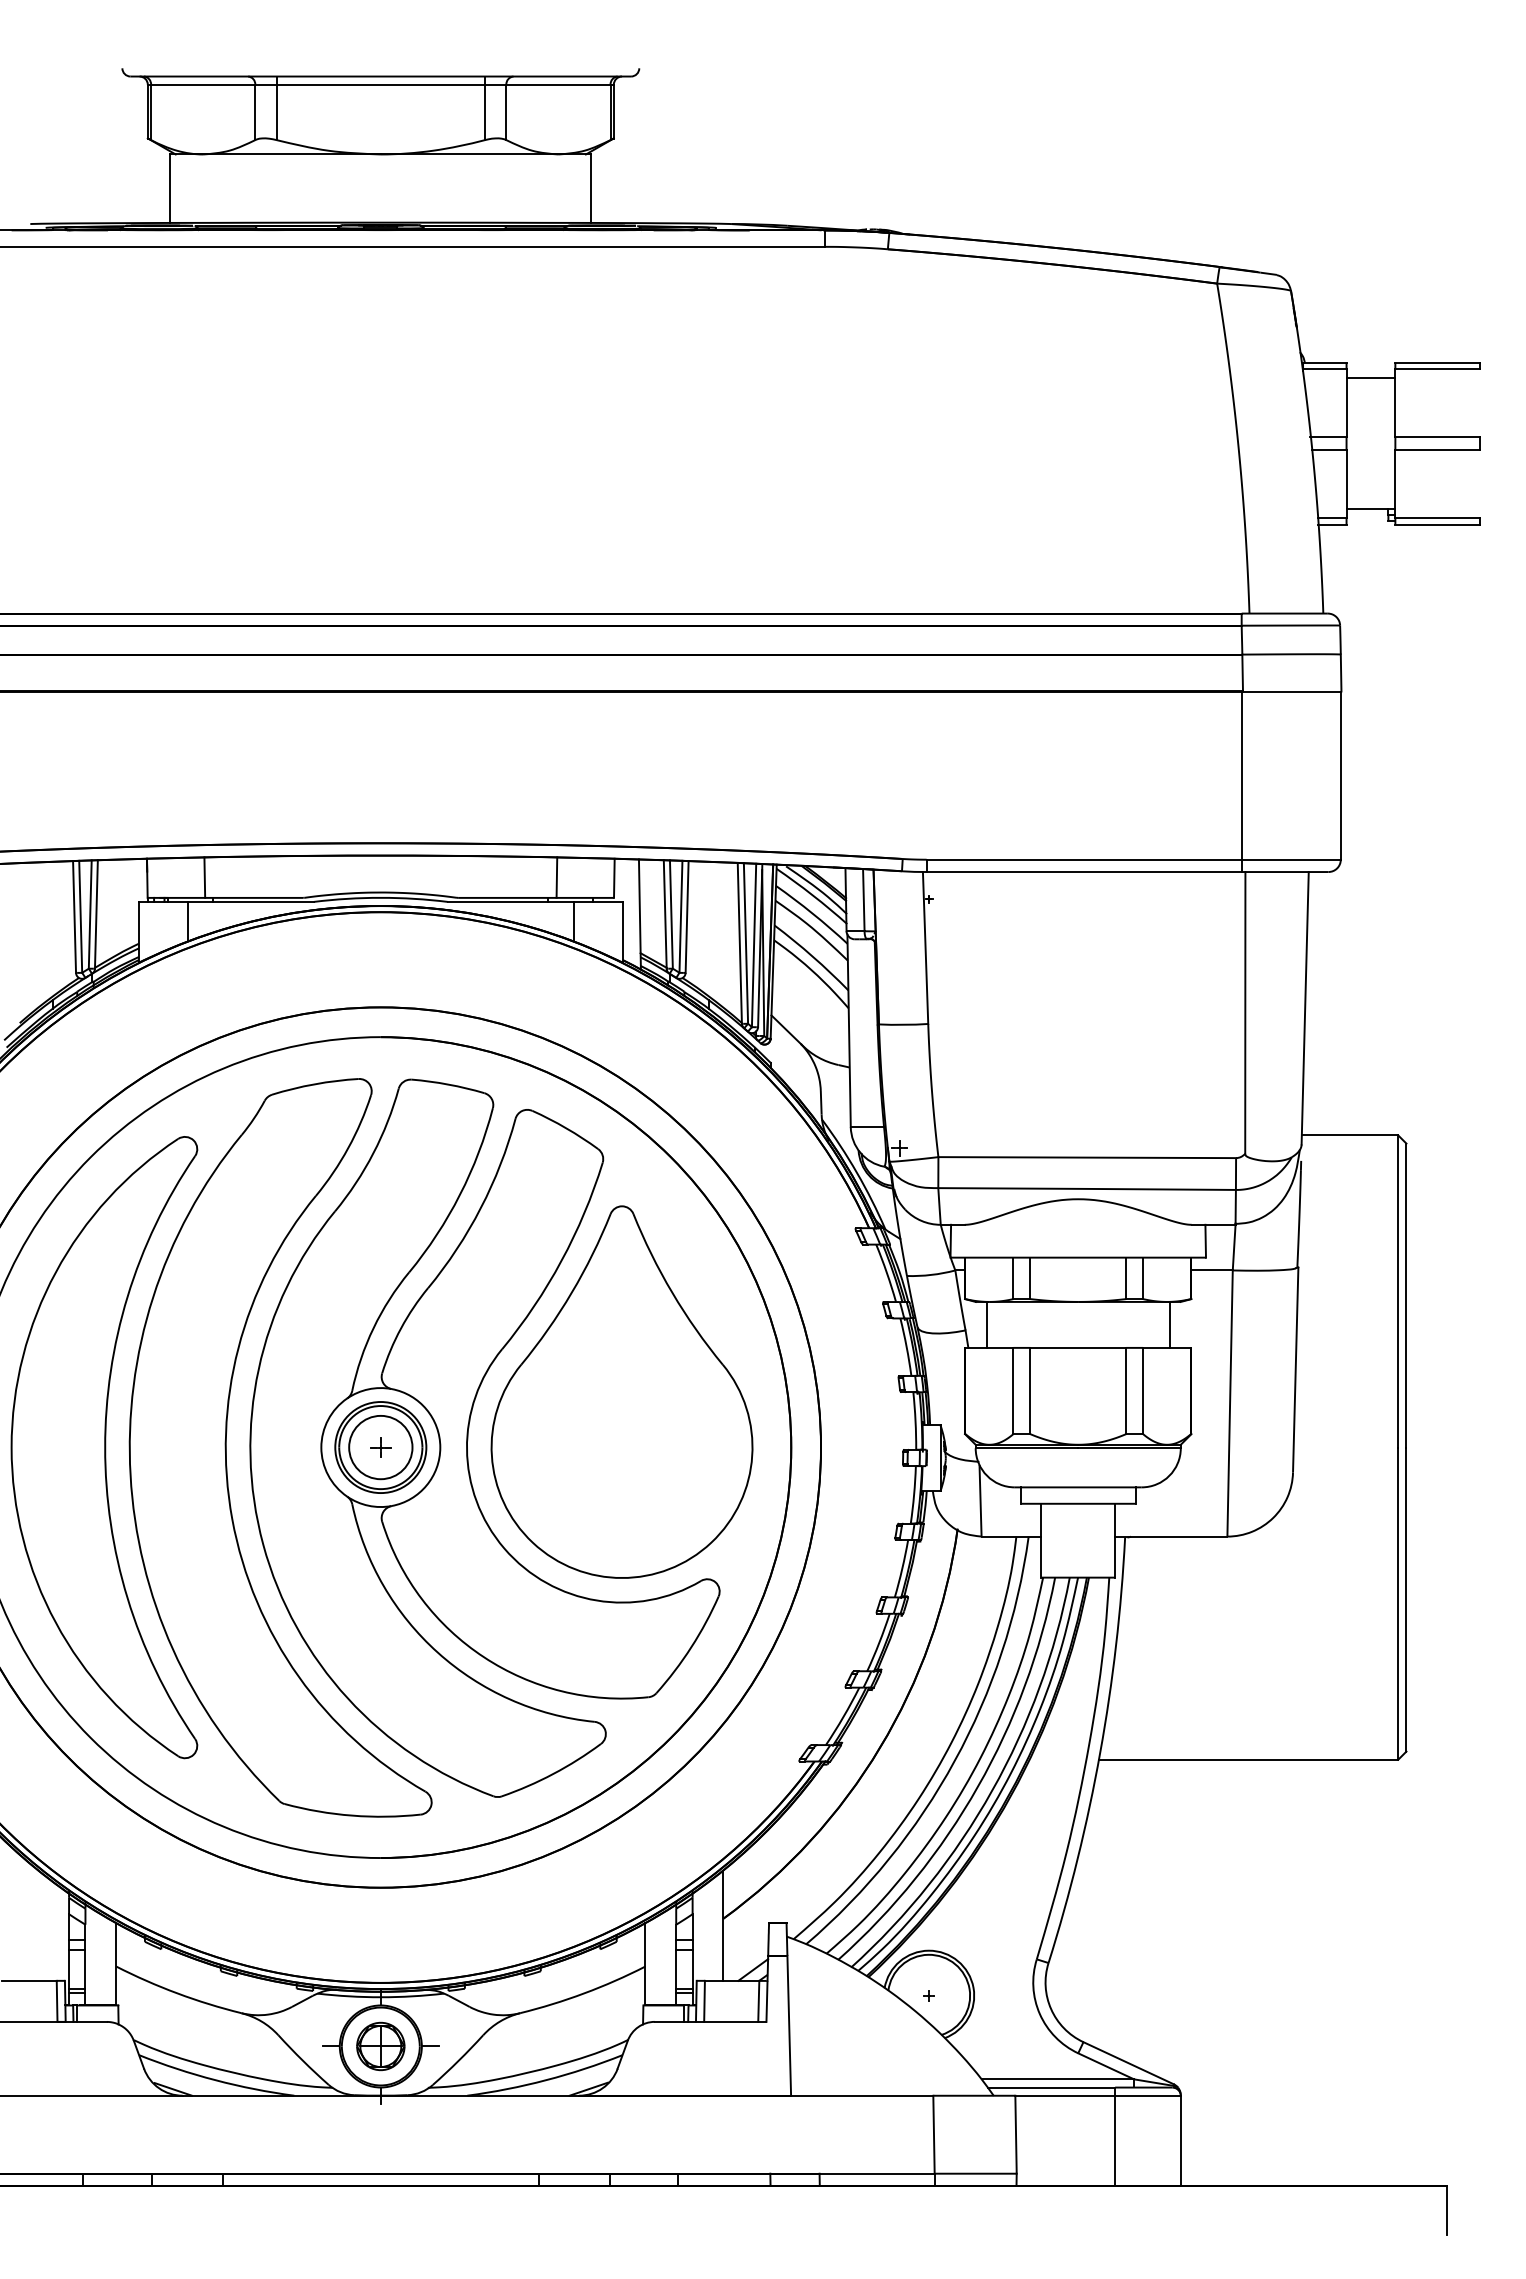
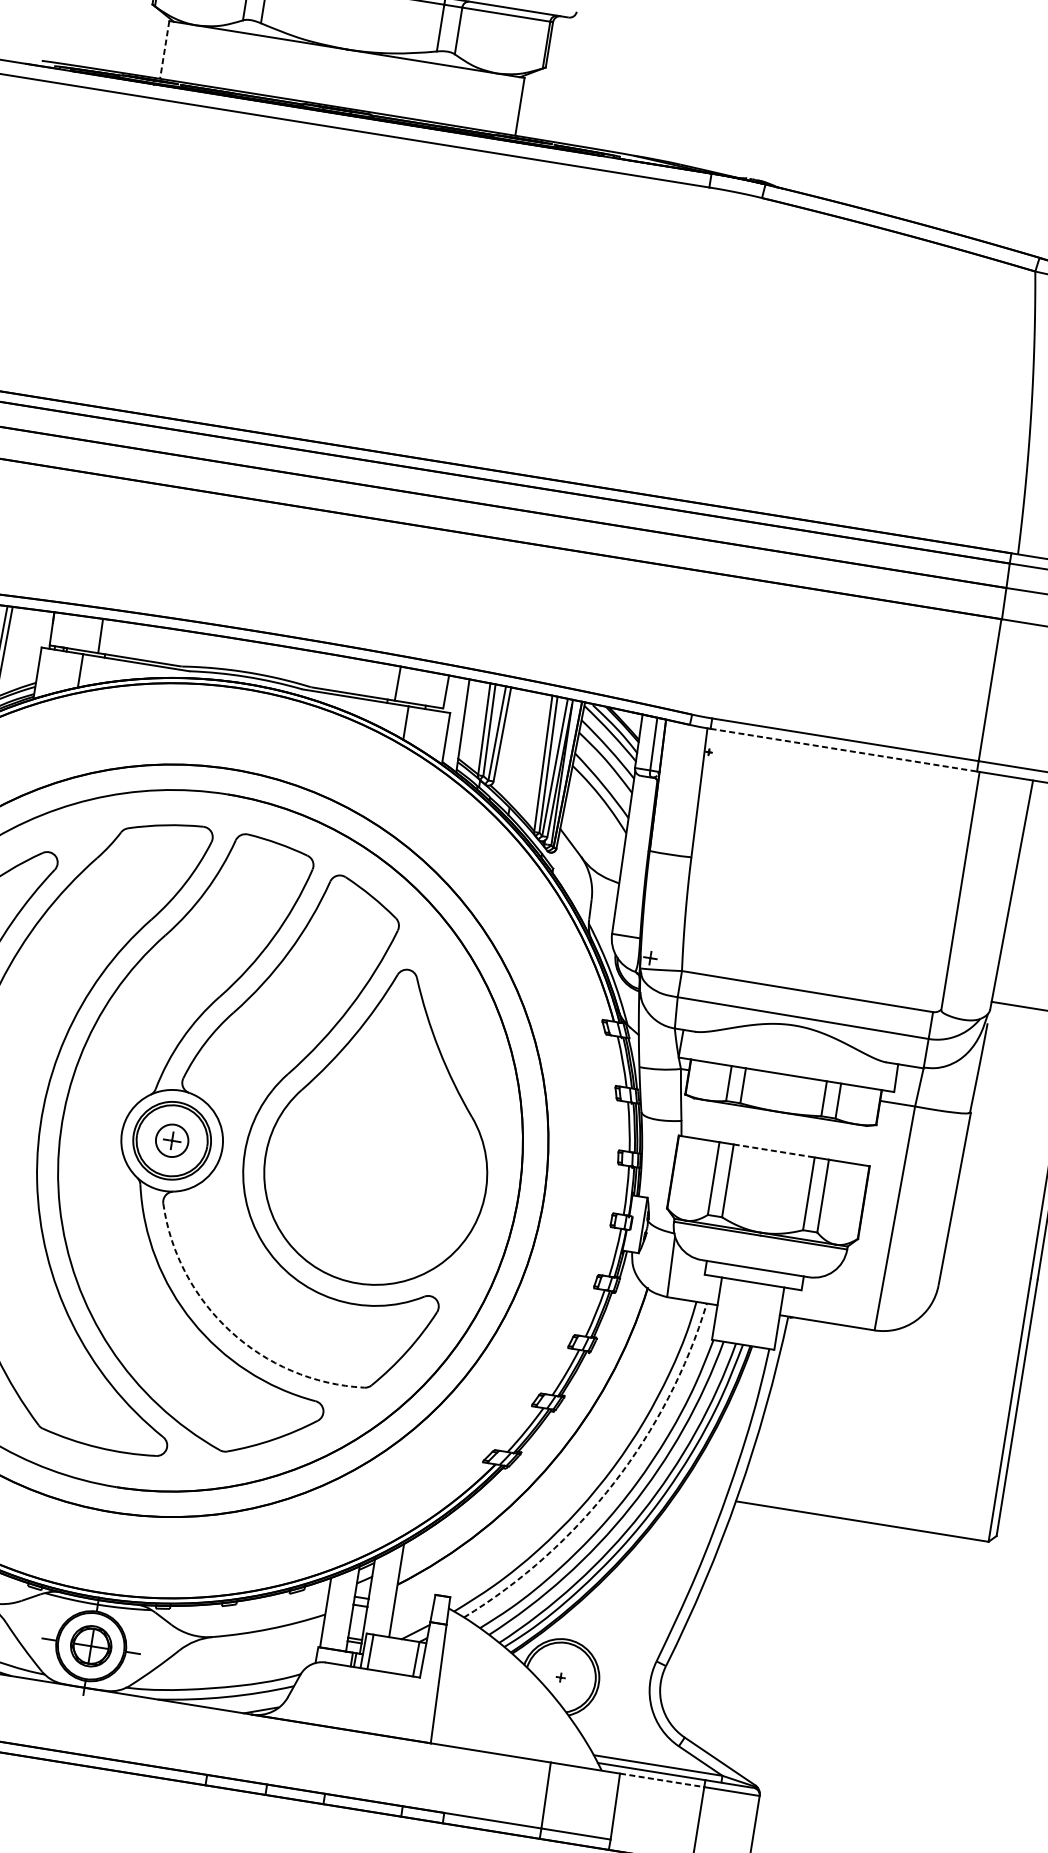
line: (170, 189) -> (164, 50), solid -> dashed
line: (1084, 872) -> (843, 750), solid -> dashed
line: (986, 1324) -> (699, 1118), removed
line: (1169, 1324) -> (854, 1143), removed
line: (1078, 1347) -> (774, 1150), solid -> dashed
circle: (380, 1447) -> (171, 1140), size x0.6
arc: (483, 1657) -> (230, 1331), solid -> dashed
arc: (954, 1760) -> (614, 1482), solid -> dashed
line: (1065, 2095) -> (662, 1780), solid -> dashed

